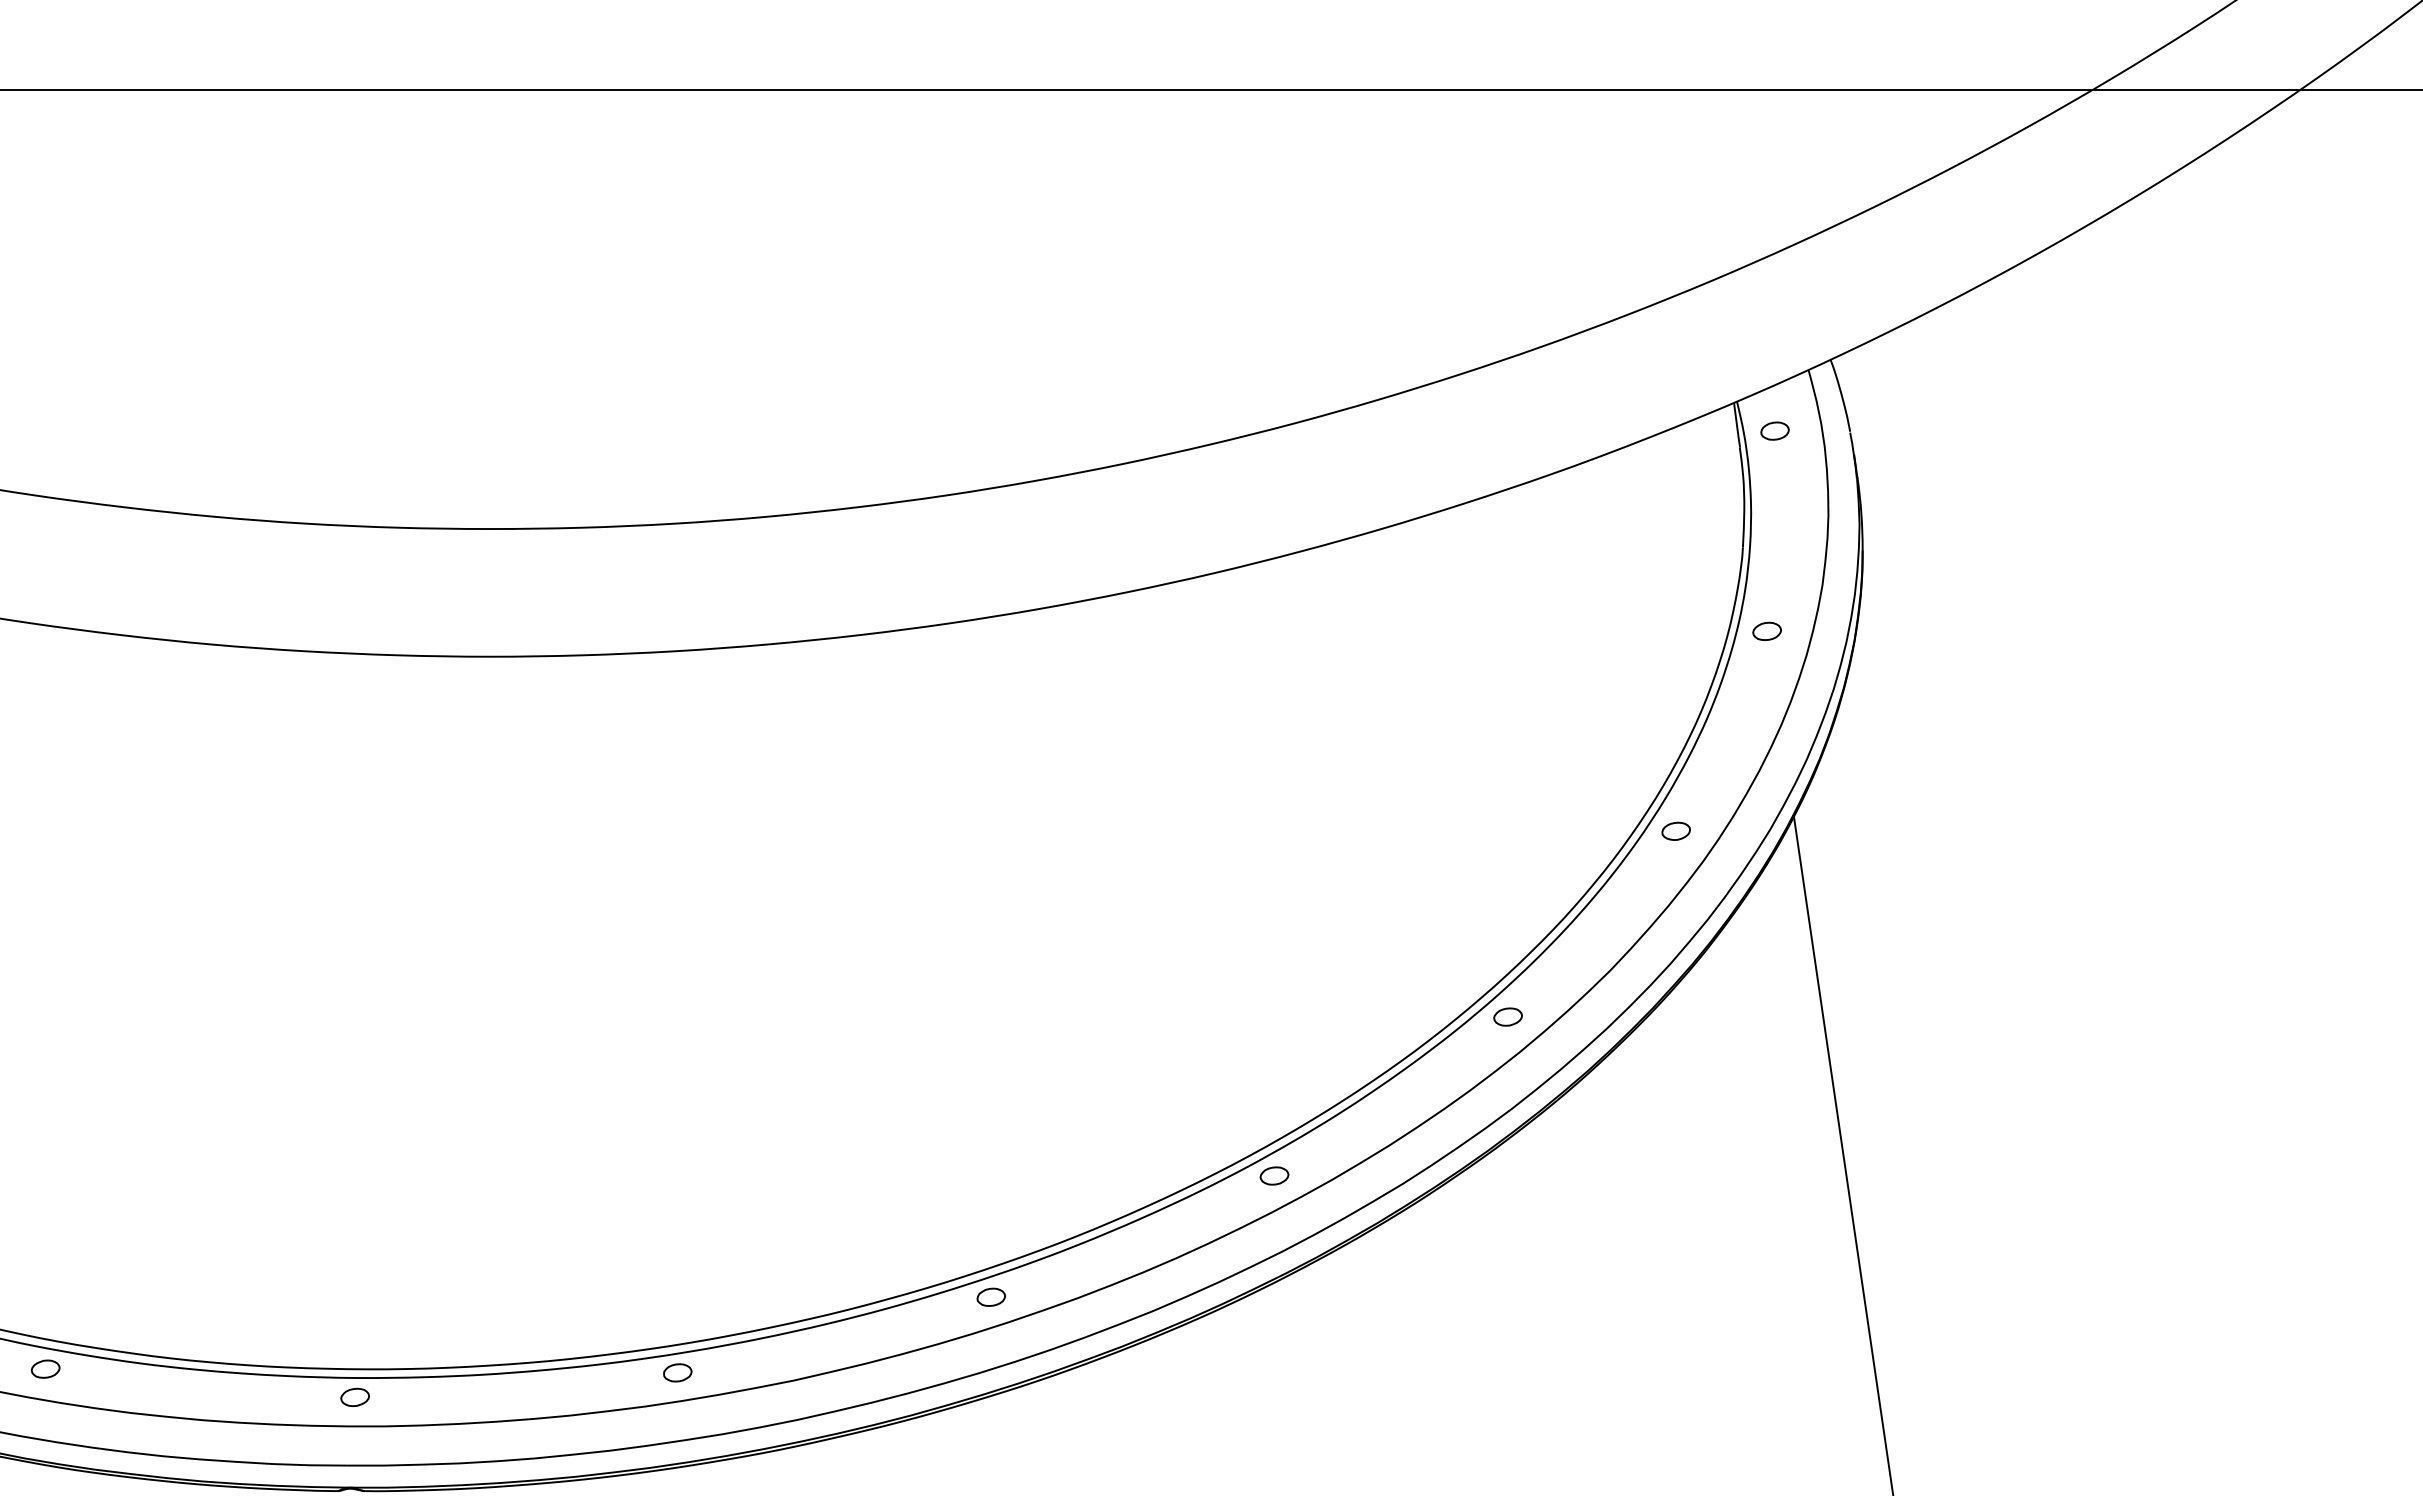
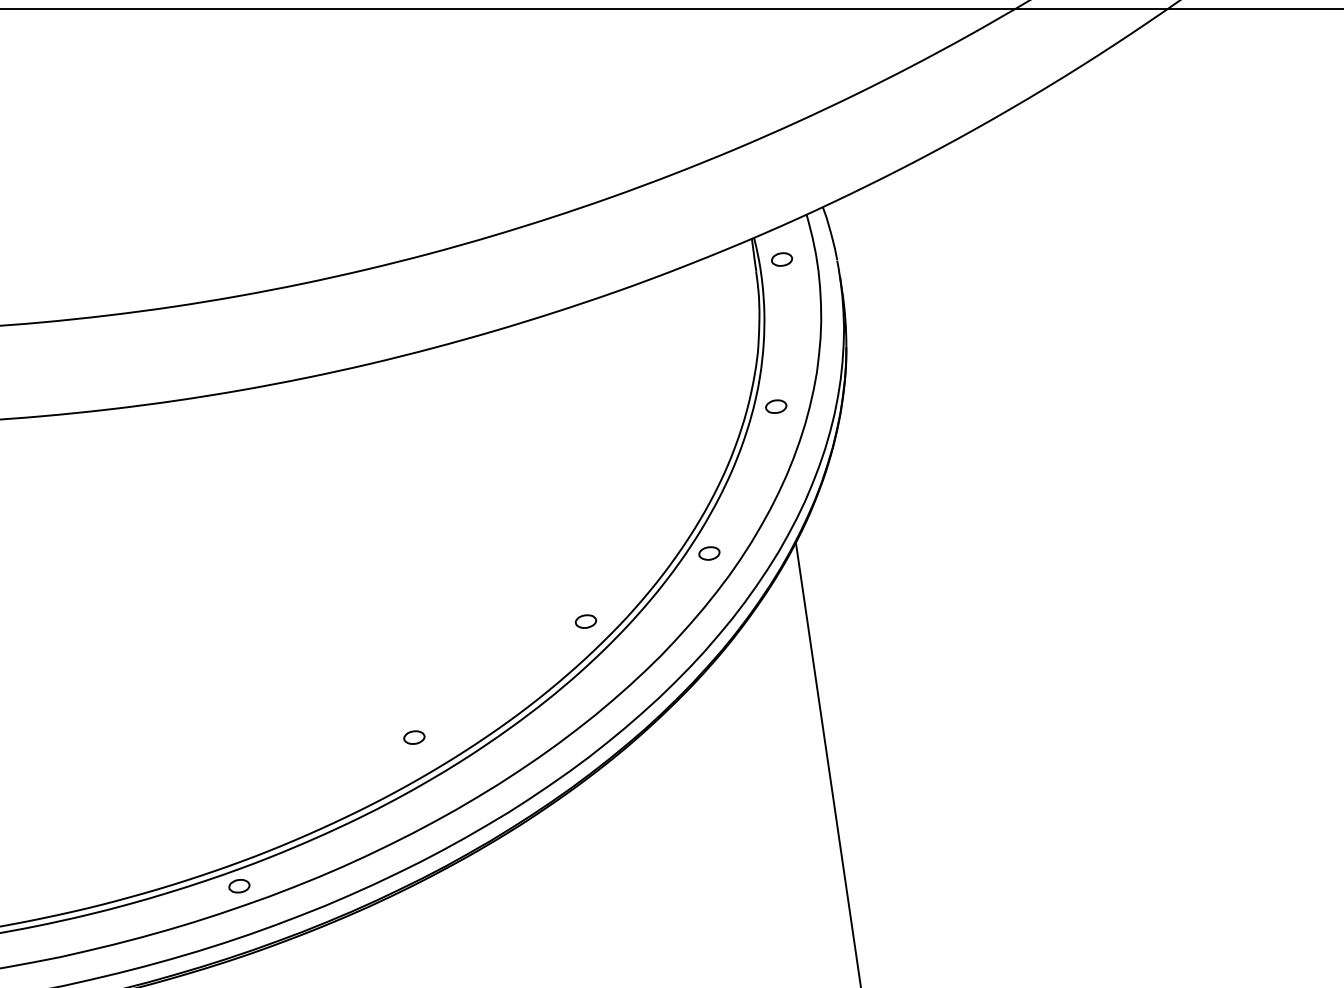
part: (1507, 1016) -> (585, 621), moved
part: (1274, 1175) -> (414, 737), moved
part: (990, 1296) -> (238, 885), moved

